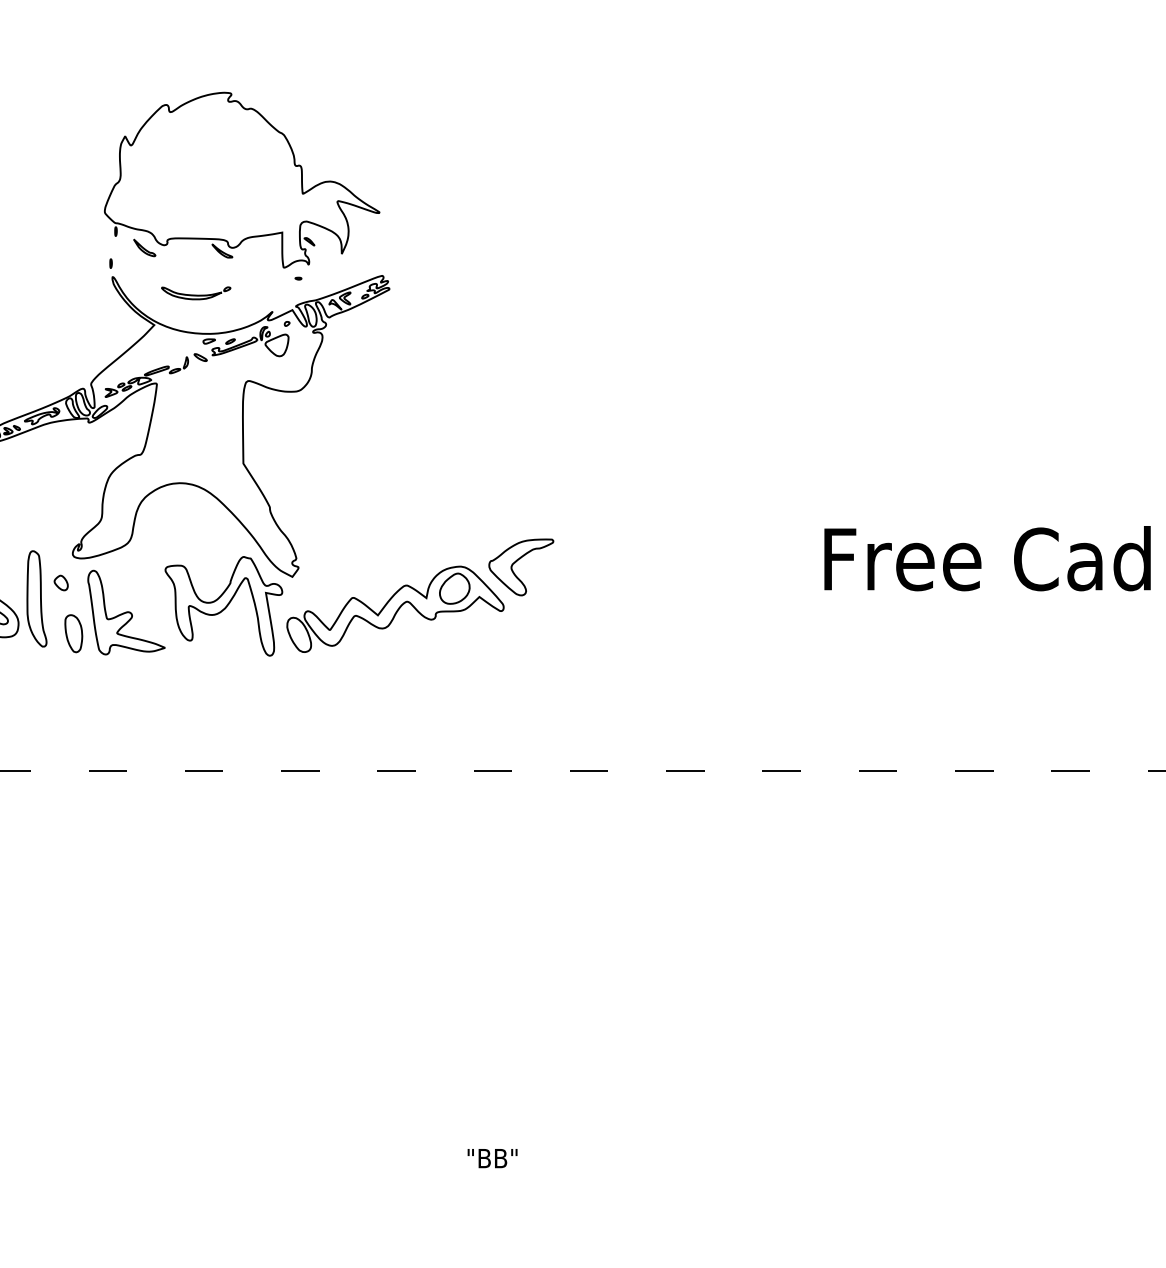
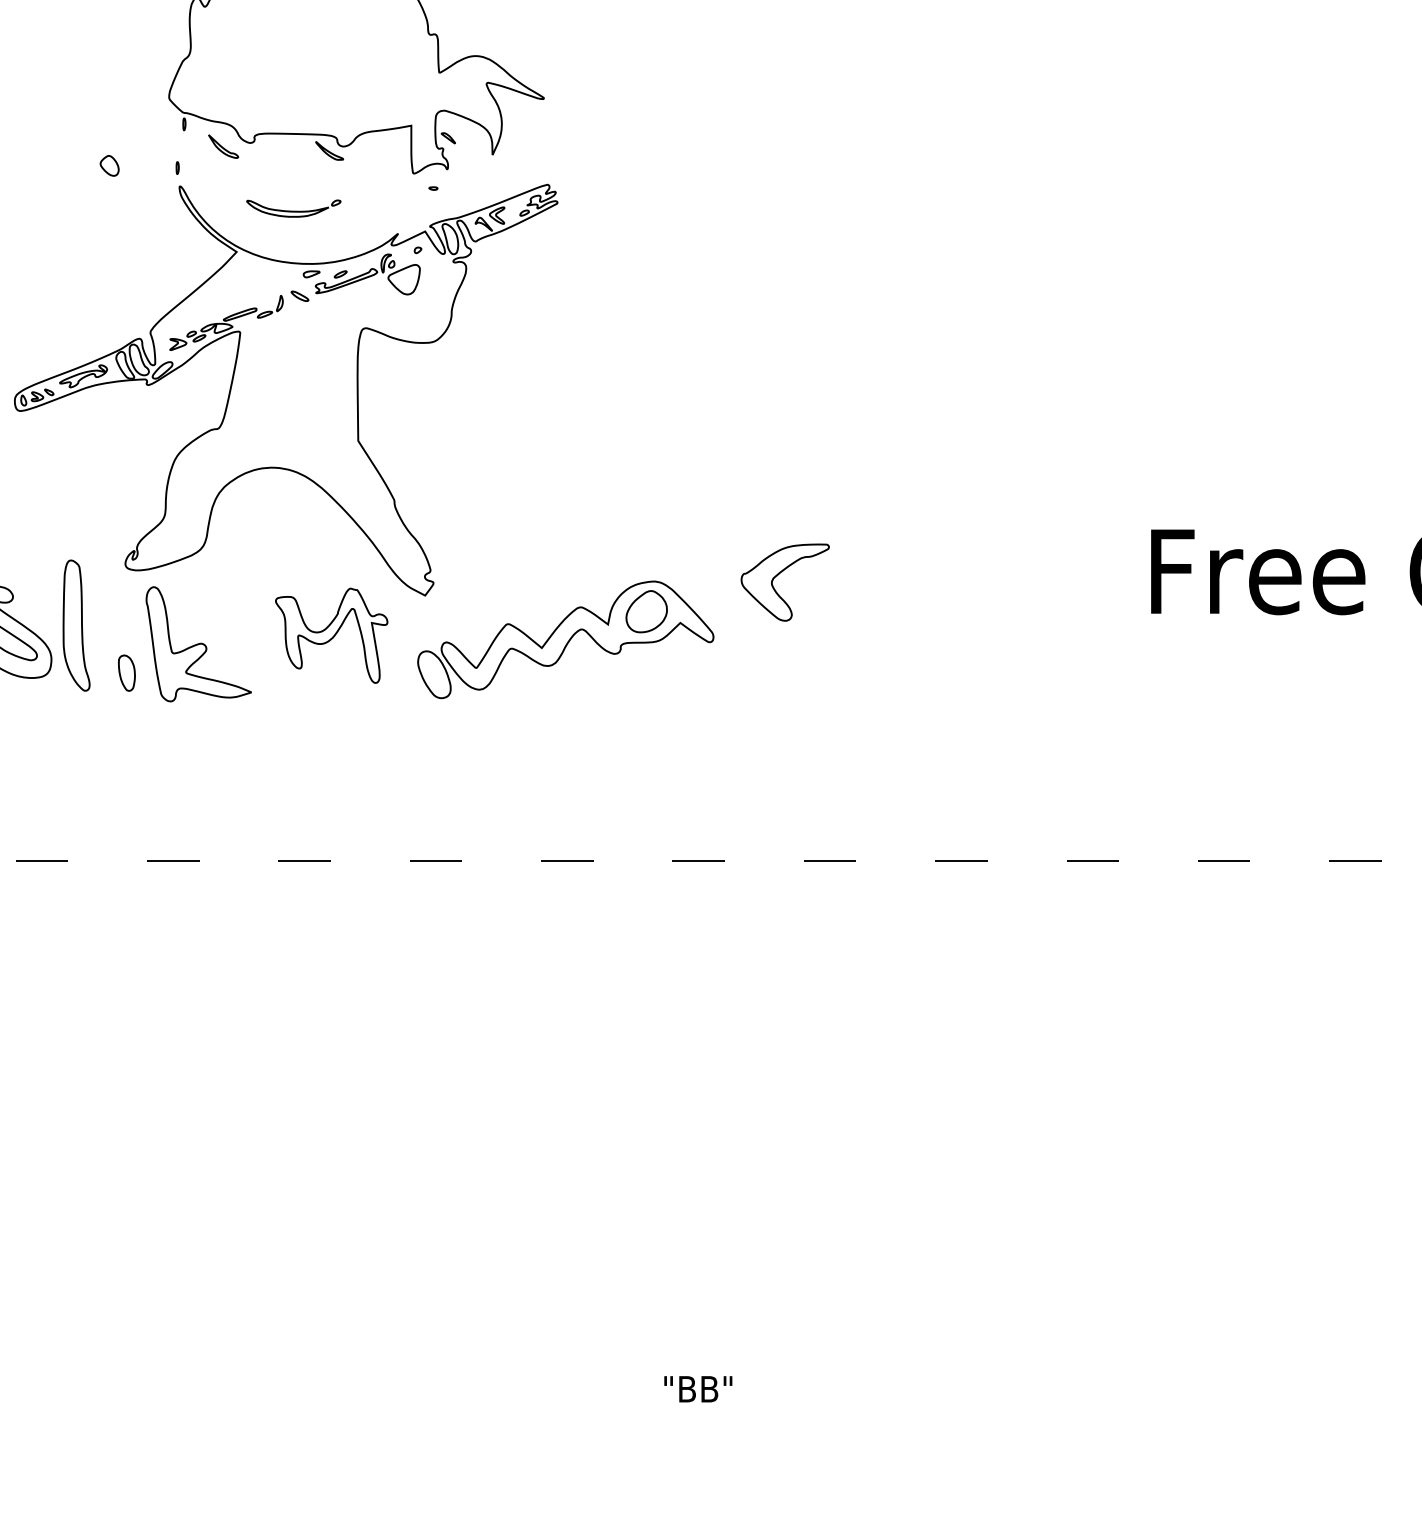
part: (516, 562) -> (778, 575), moved
part: (60, 582) -> (108, 165), moved
part: (223, 606) -> (331, 635), size x0.7
part: (73, 633) -> (126, 672), size x0.7

